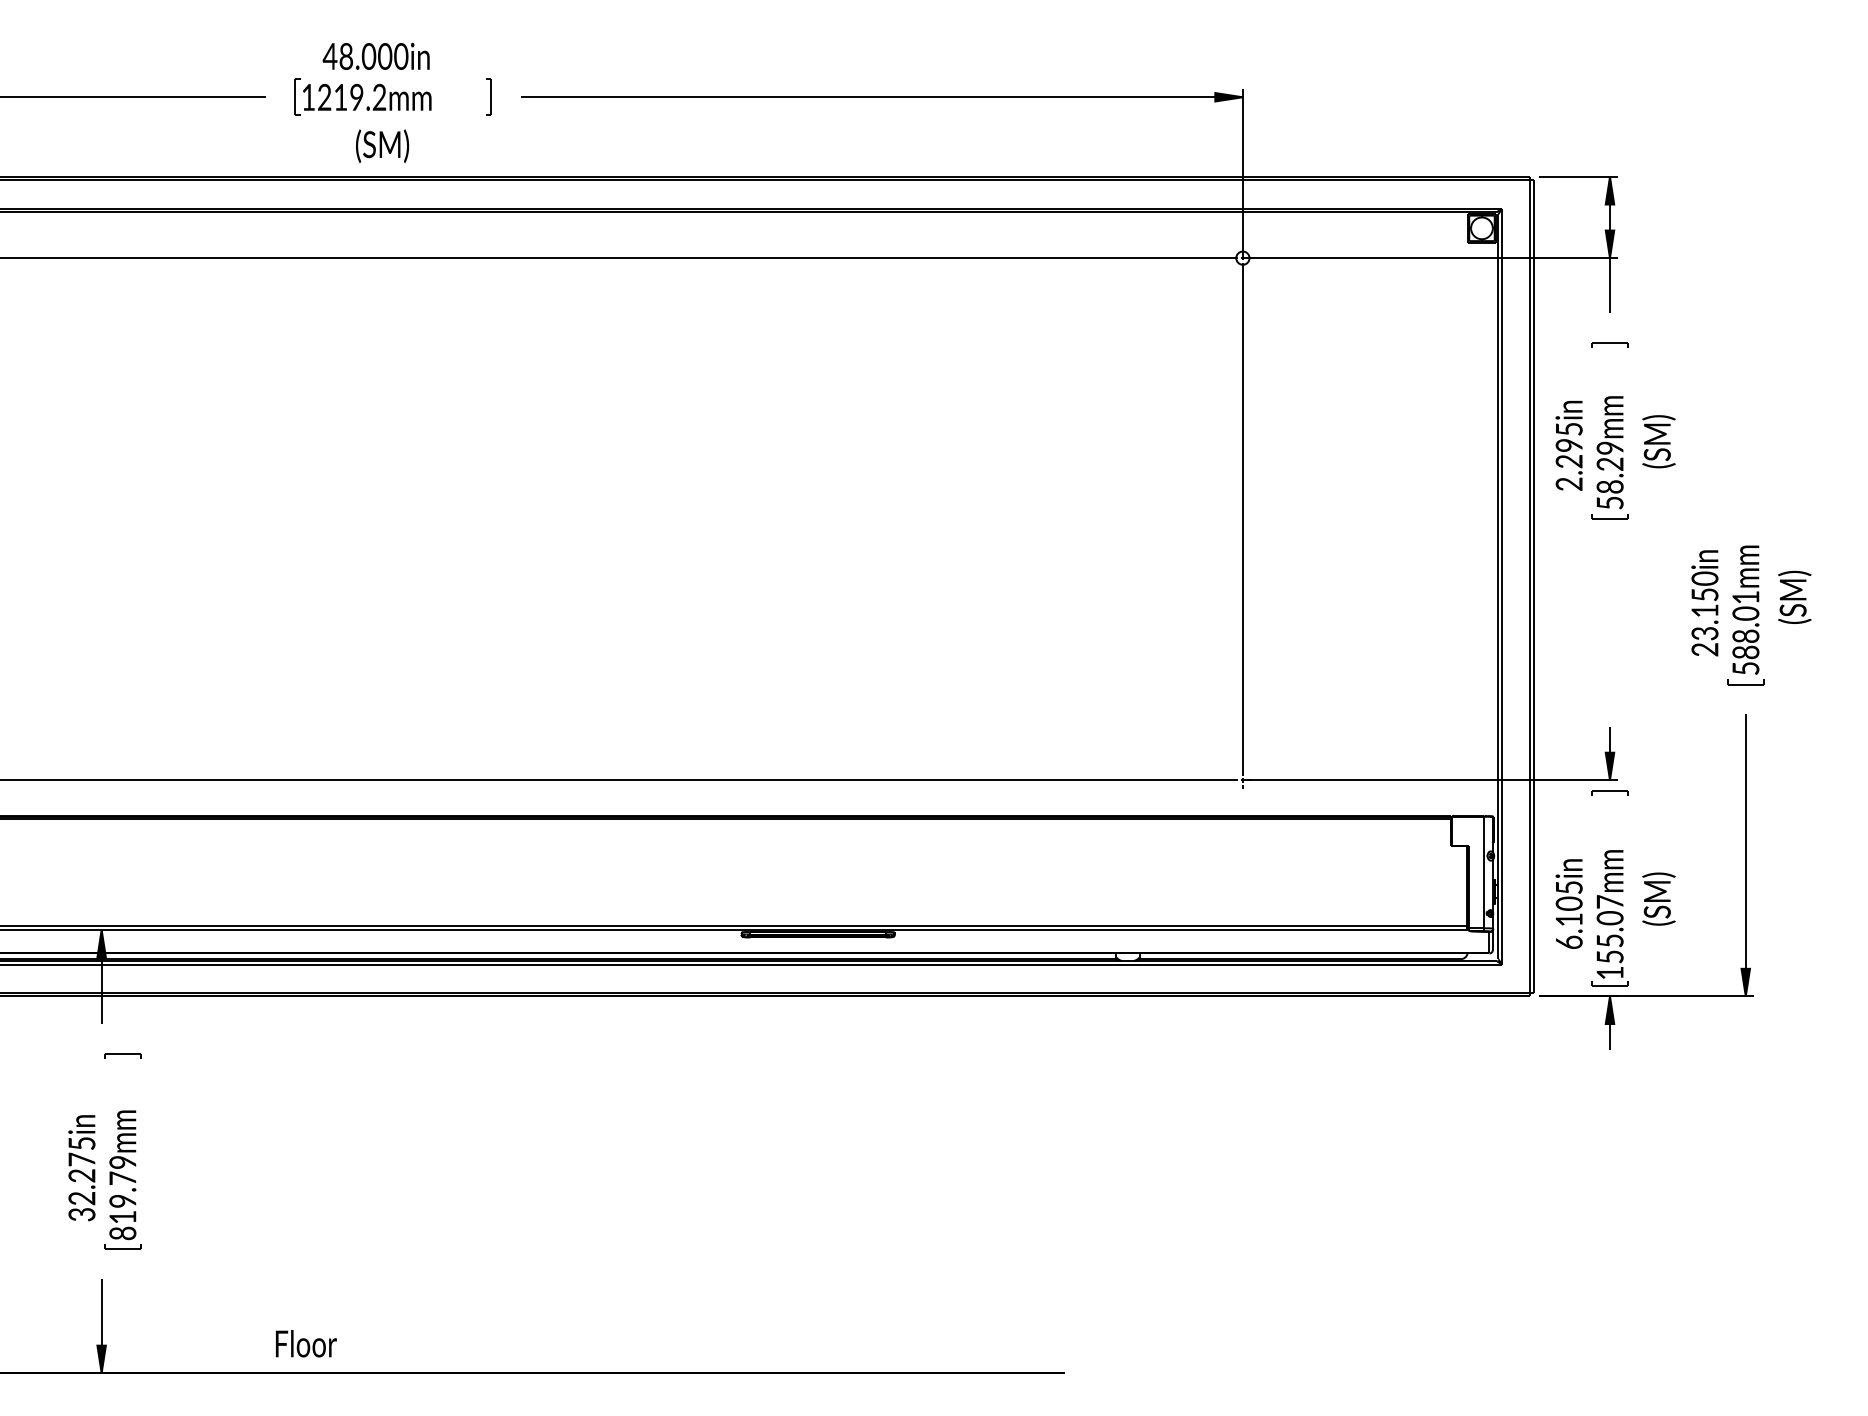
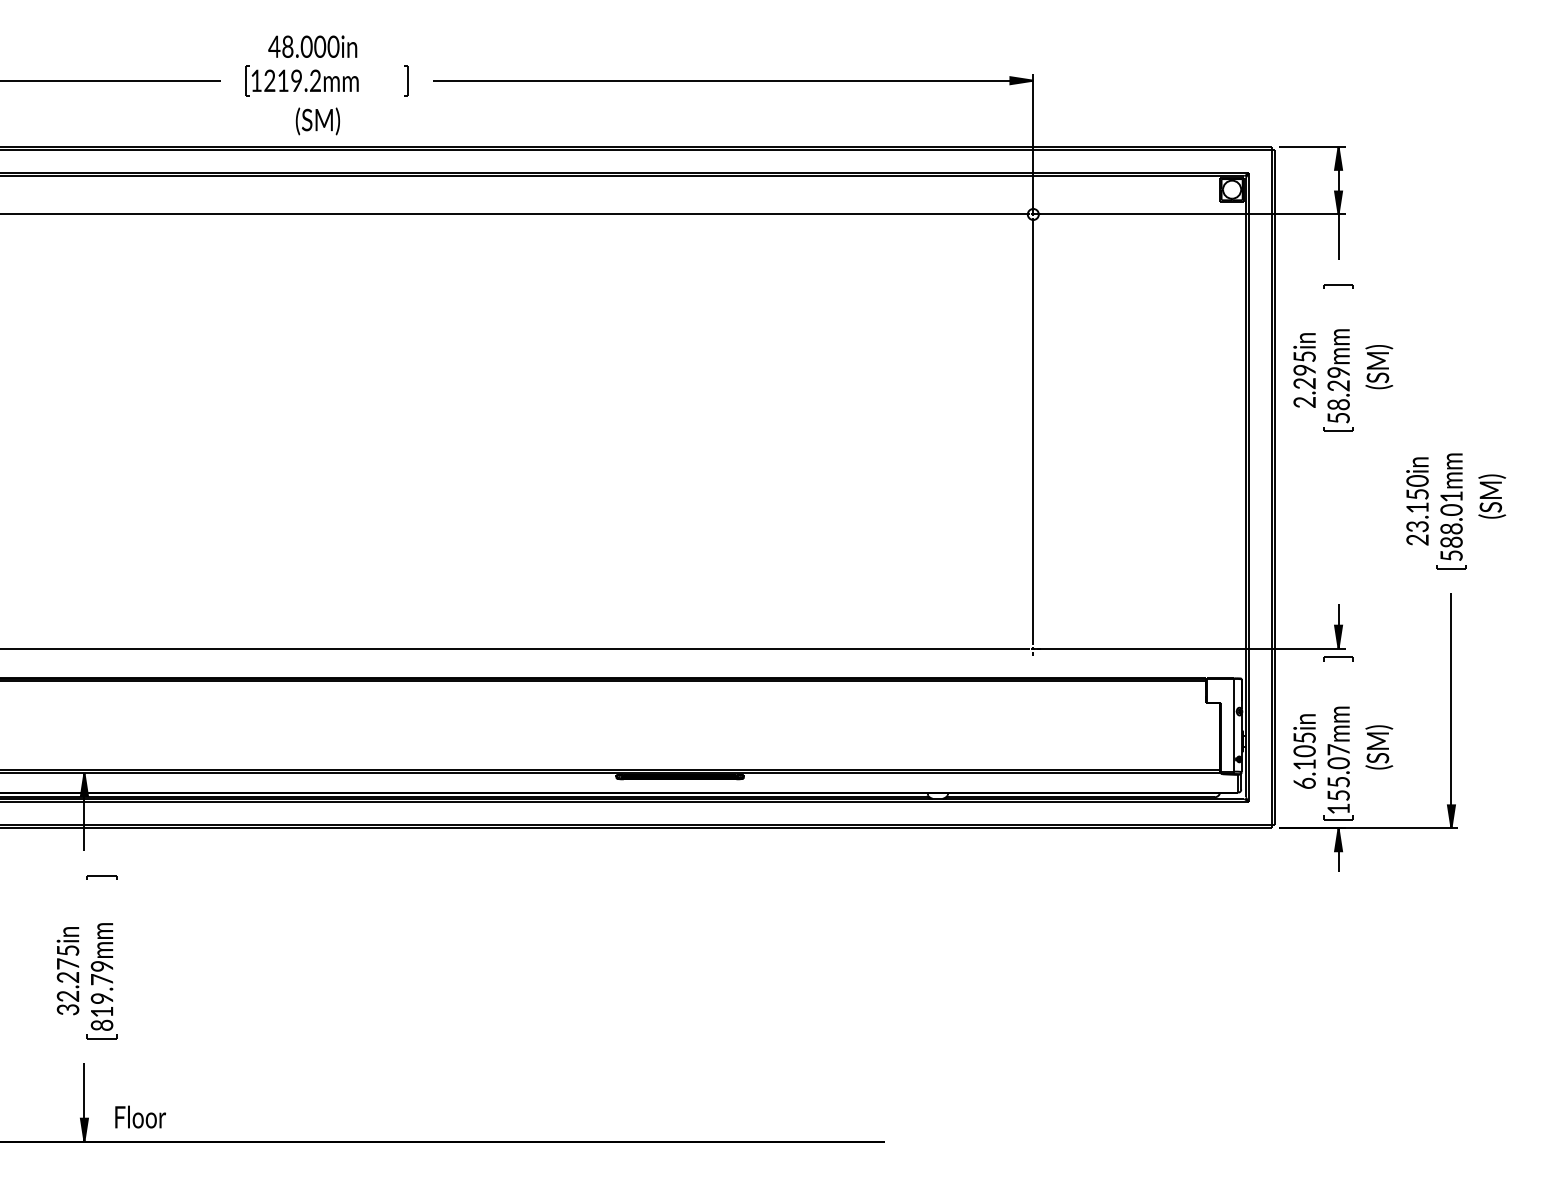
text: (306, 1343) -> (140, 1116), moved

